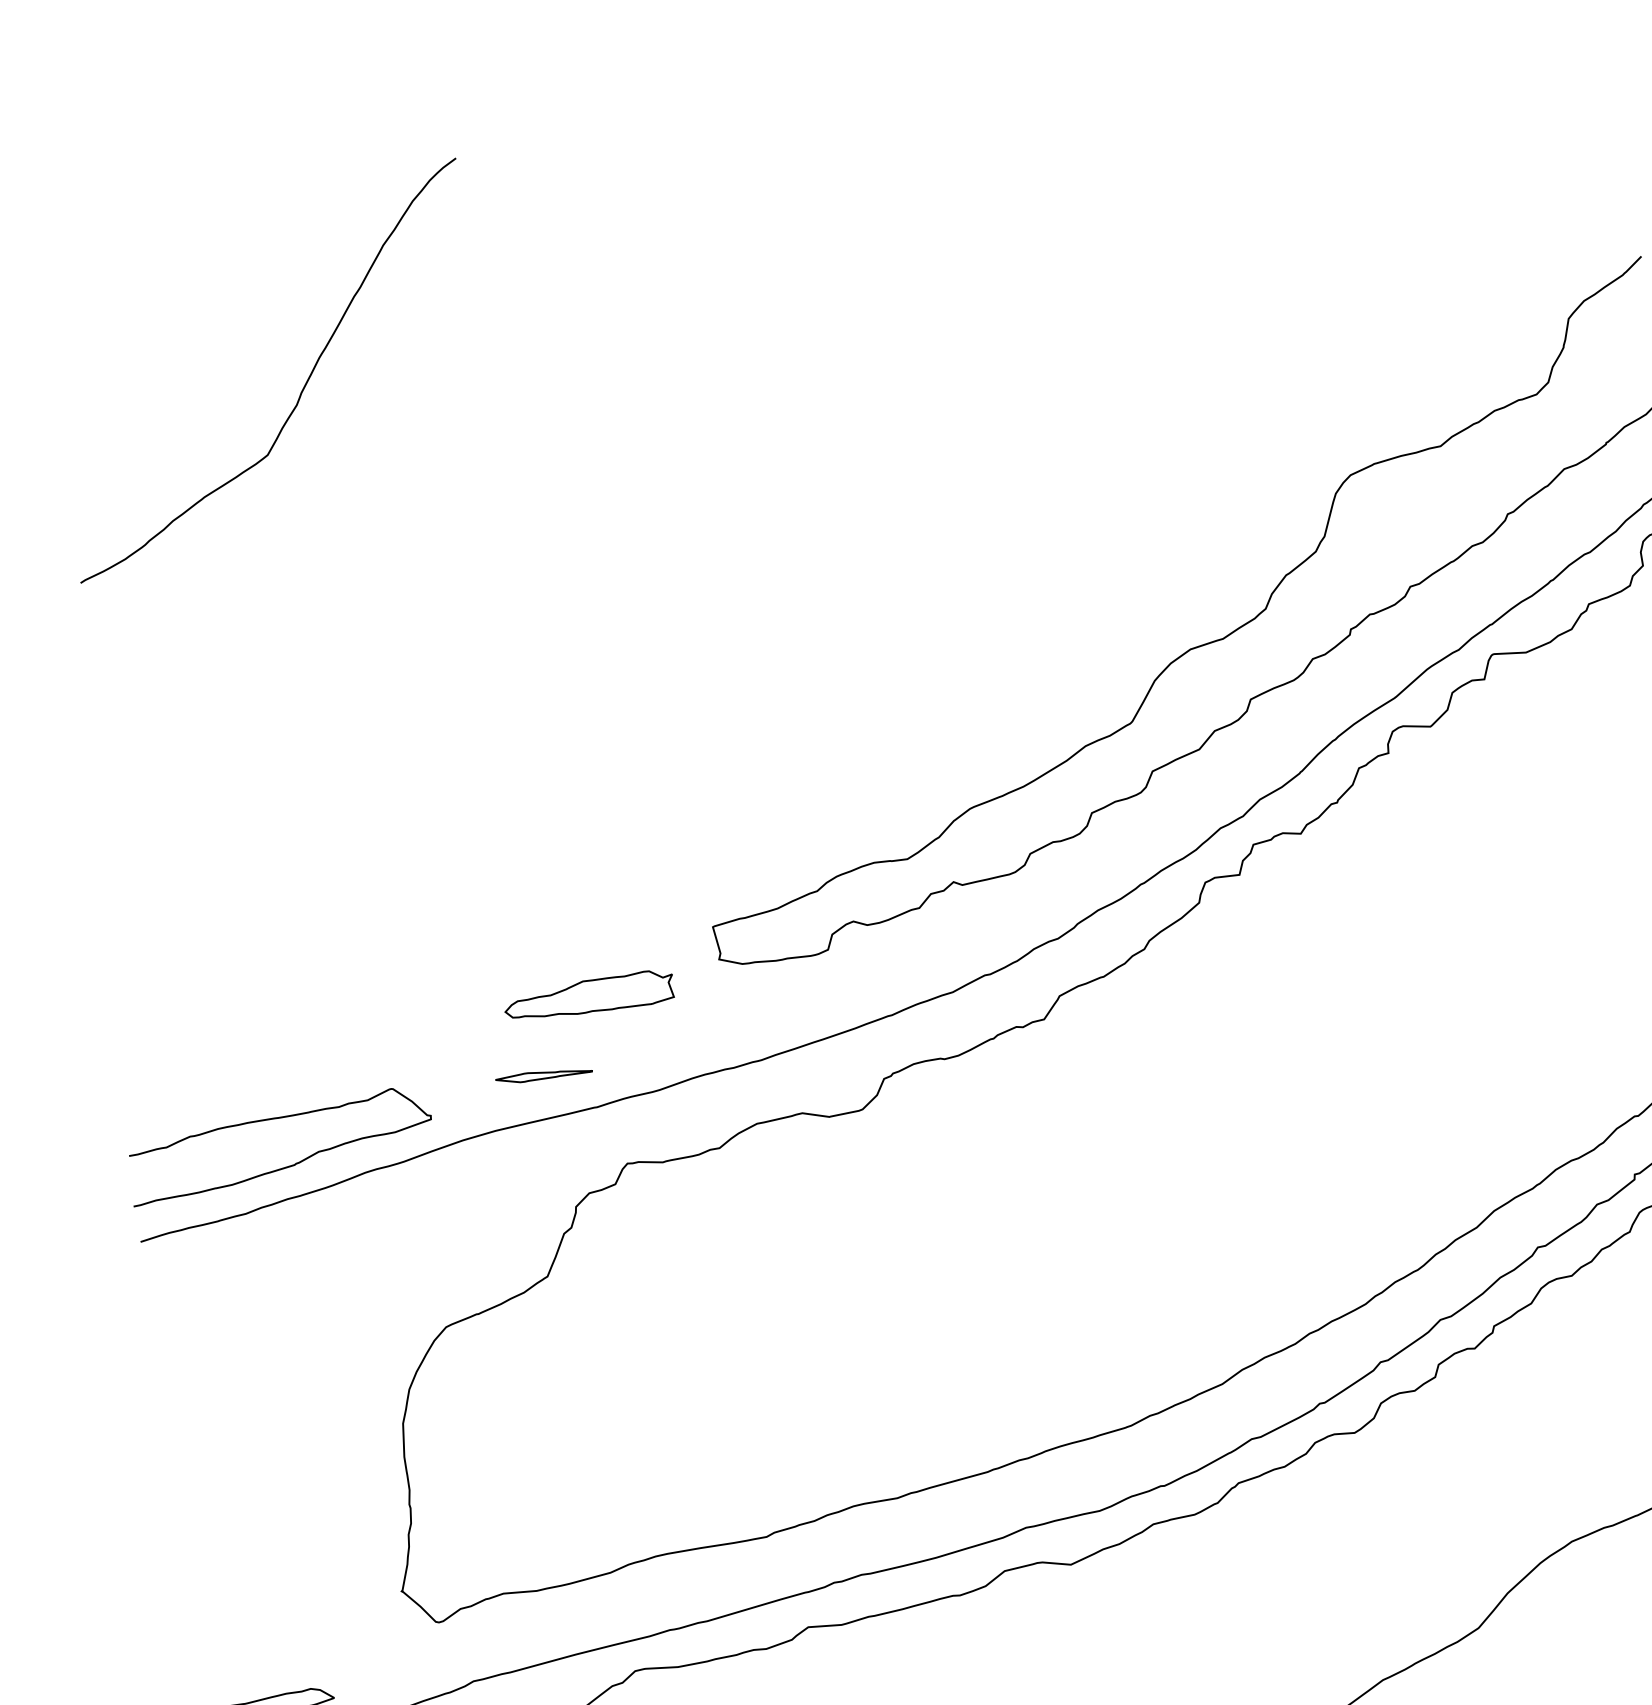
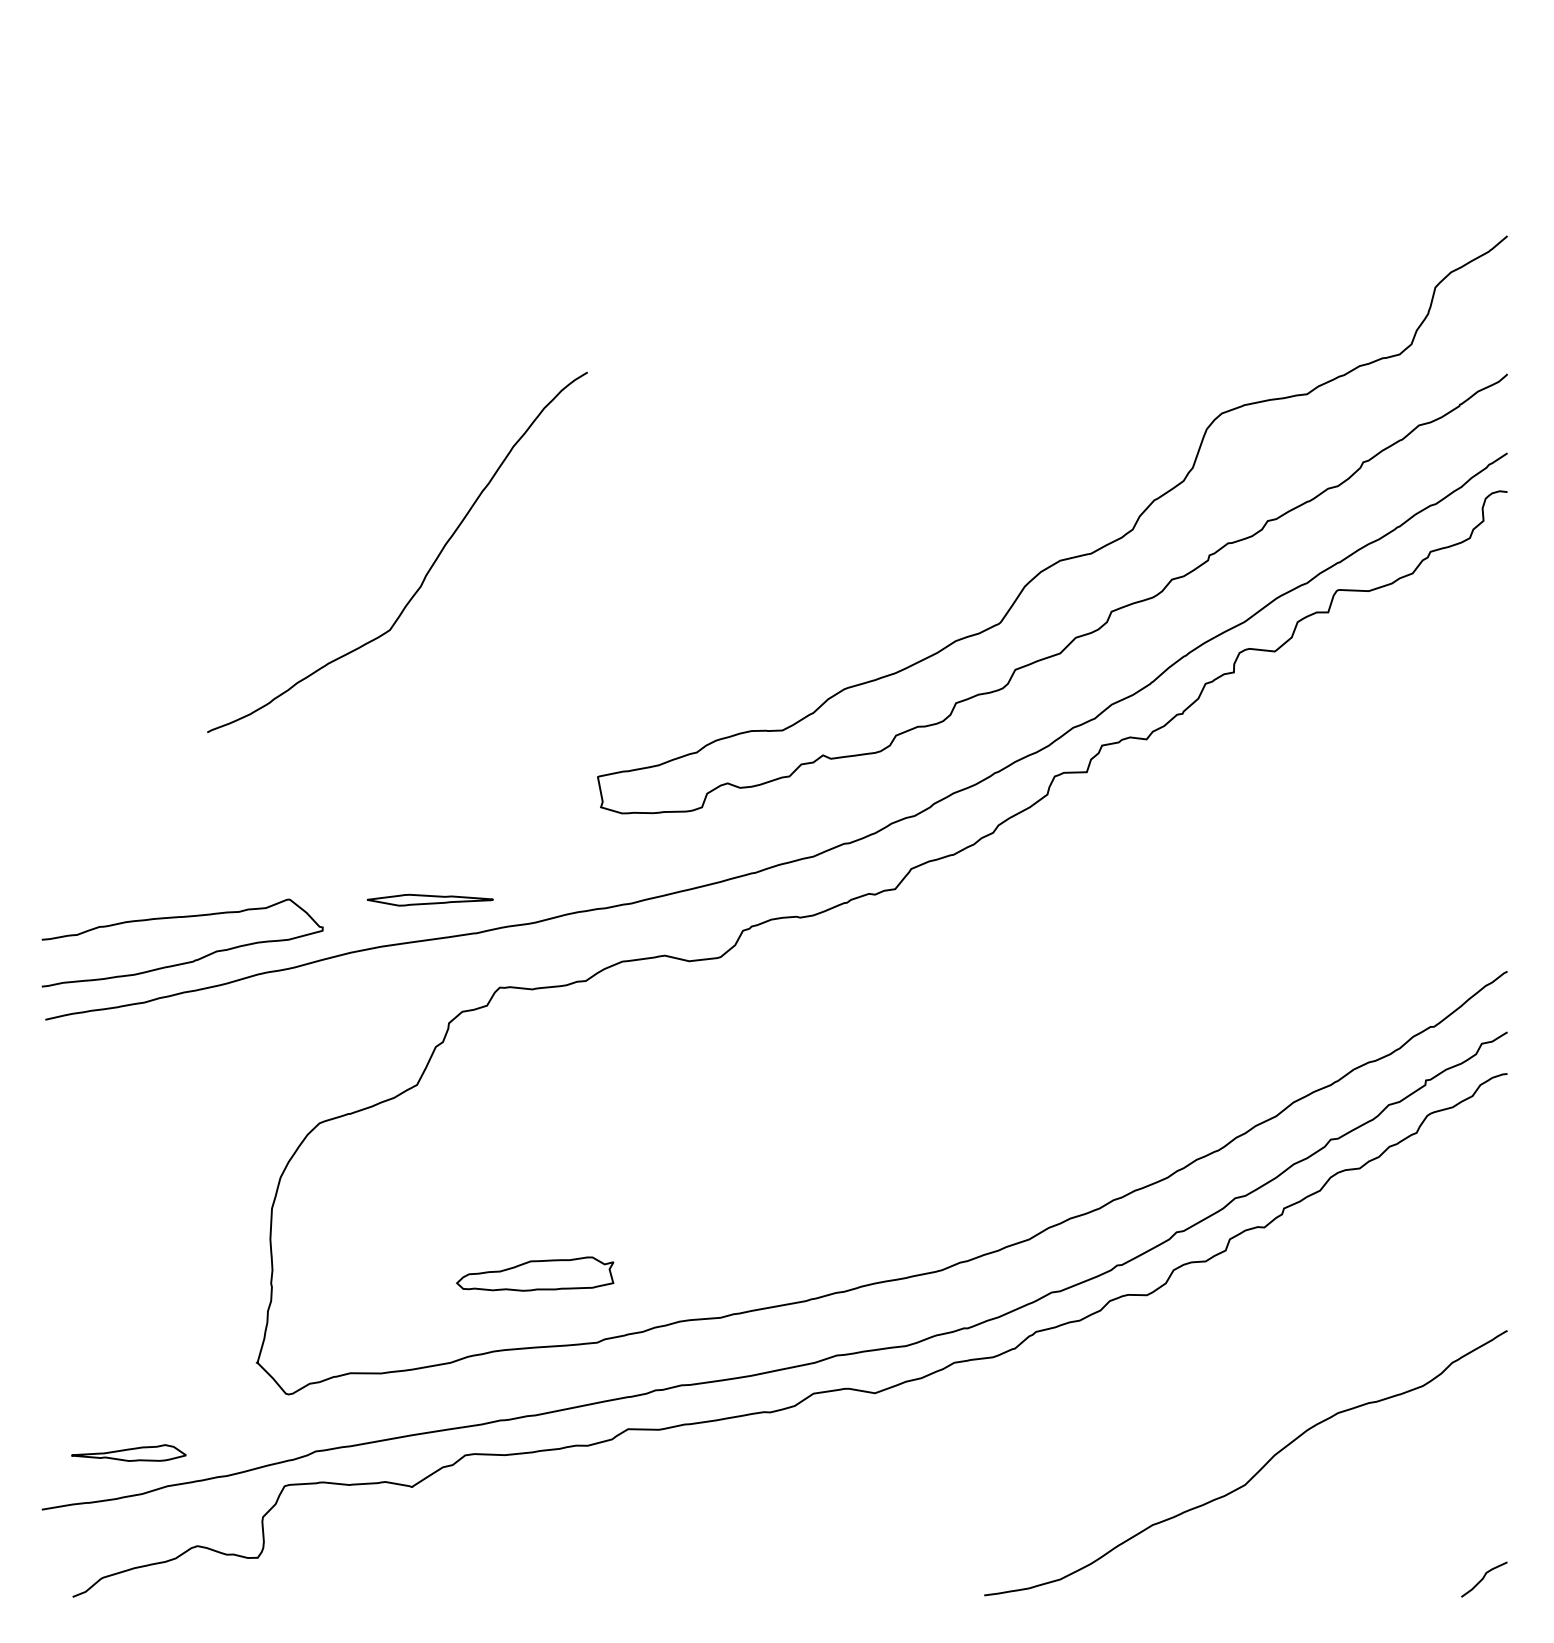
curve: (303, 386) -> (428, 569), moved
part: (589, 994) -> (535, 1273), moved
part: (544, 1075) -> (430, 899), size x1.4

